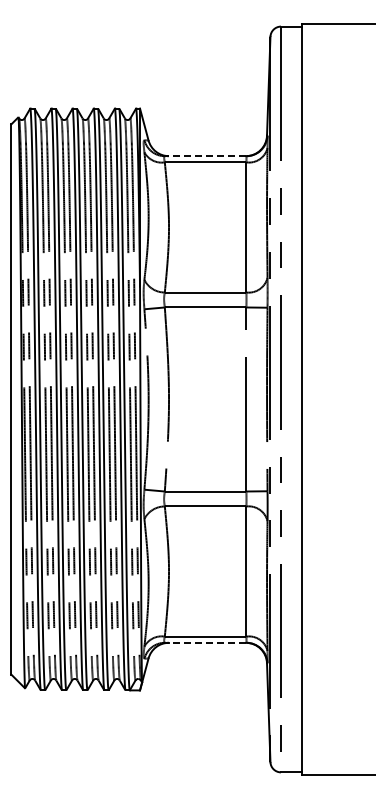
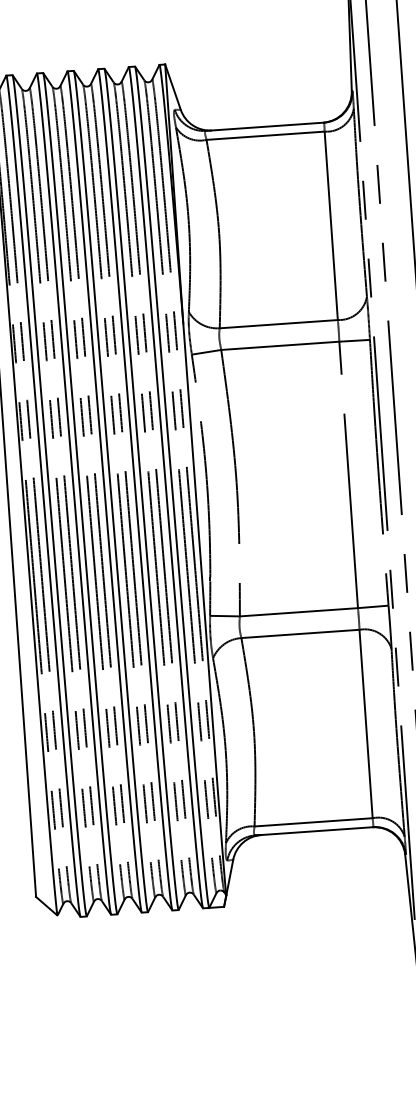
line: (205, 156) -> (264, 127), dashed -> solid
line: (205, 642) -> (314, 830), dashed -> solid

